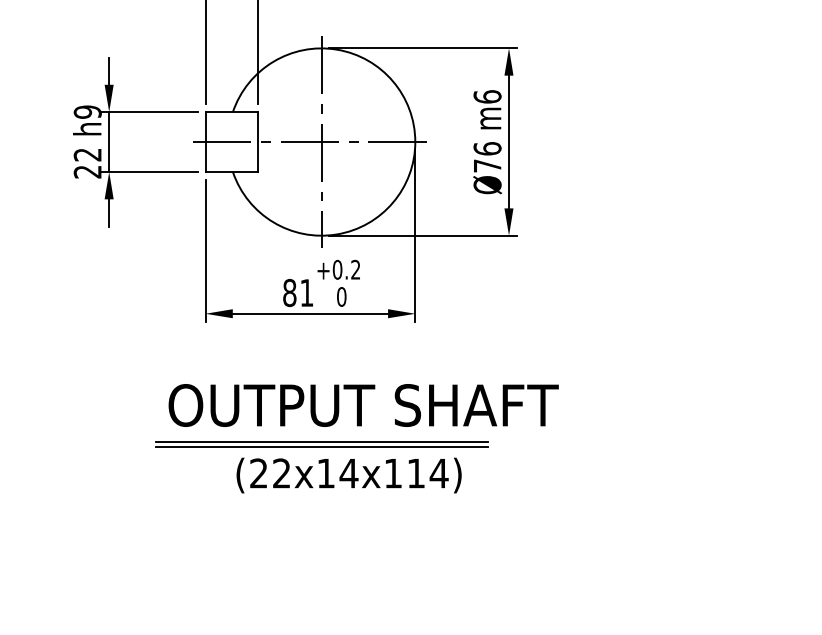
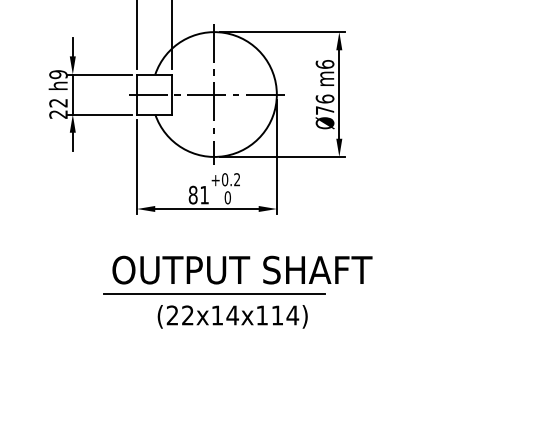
line: (321, 448) -> (214, 298), removed

